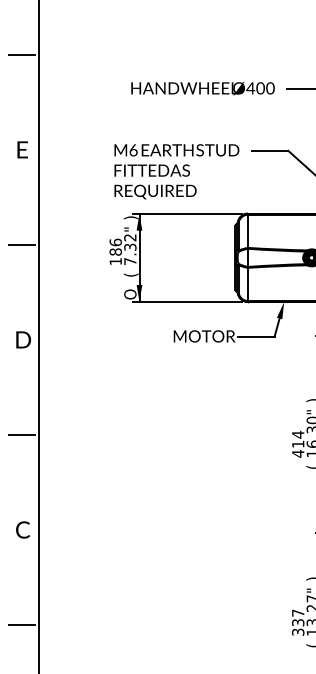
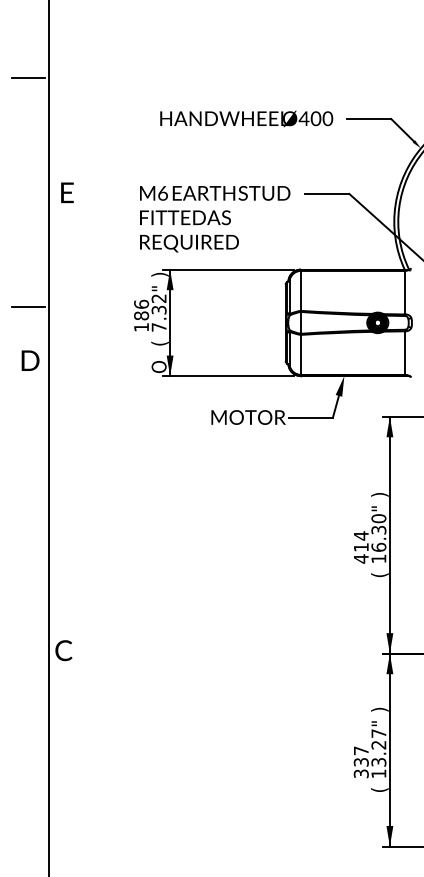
text: (22, 149) -> (67, 192), moved
text: (23, 339) -> (30, 360), moved
line: (21, 435) -> (28, 536), removed
text: (22, 529) -> (63, 650), moved
line: (21, 625) -> (28, 765), removed

